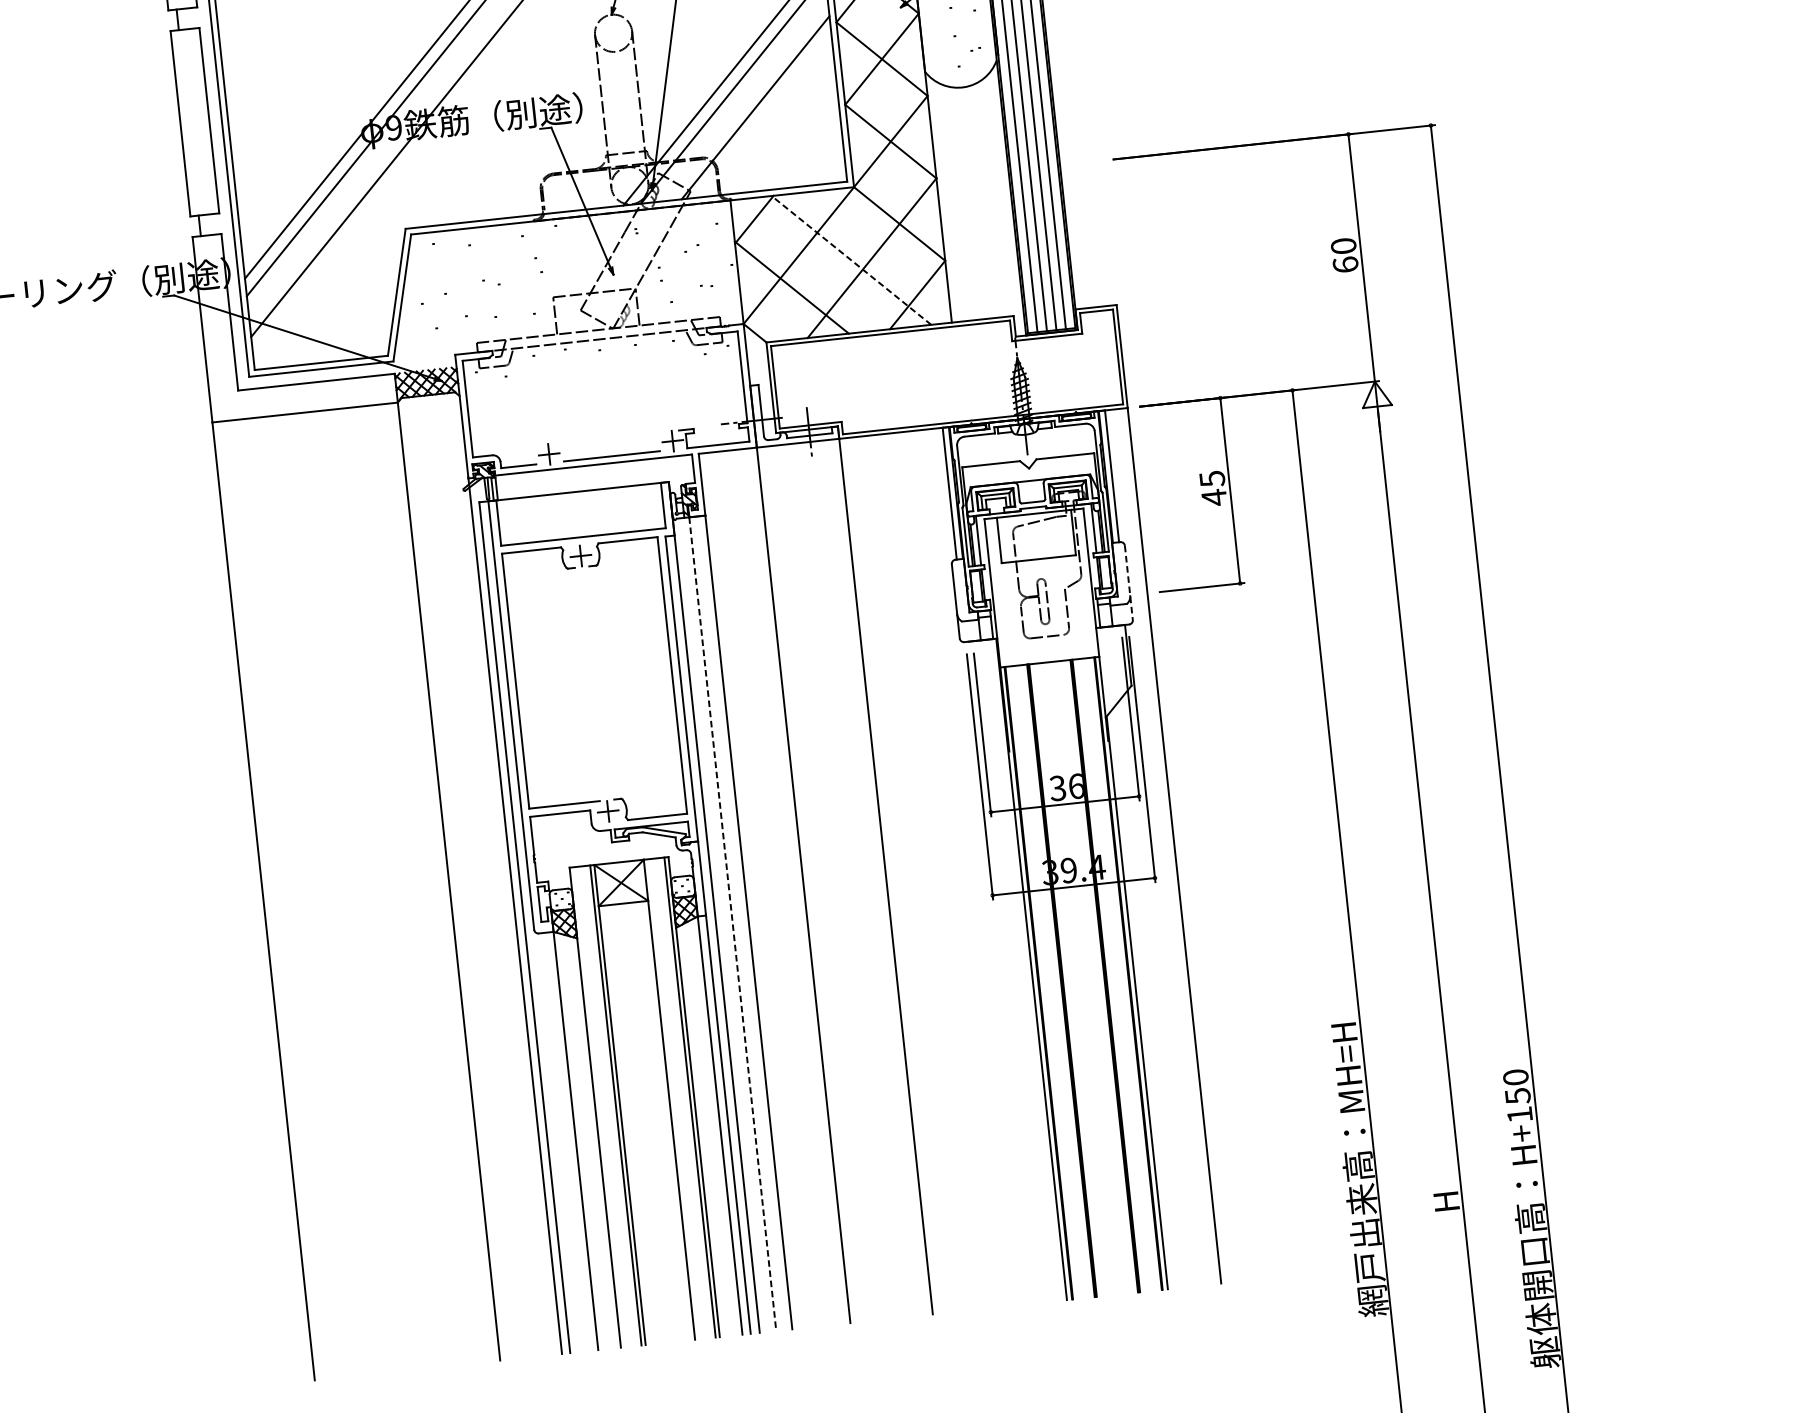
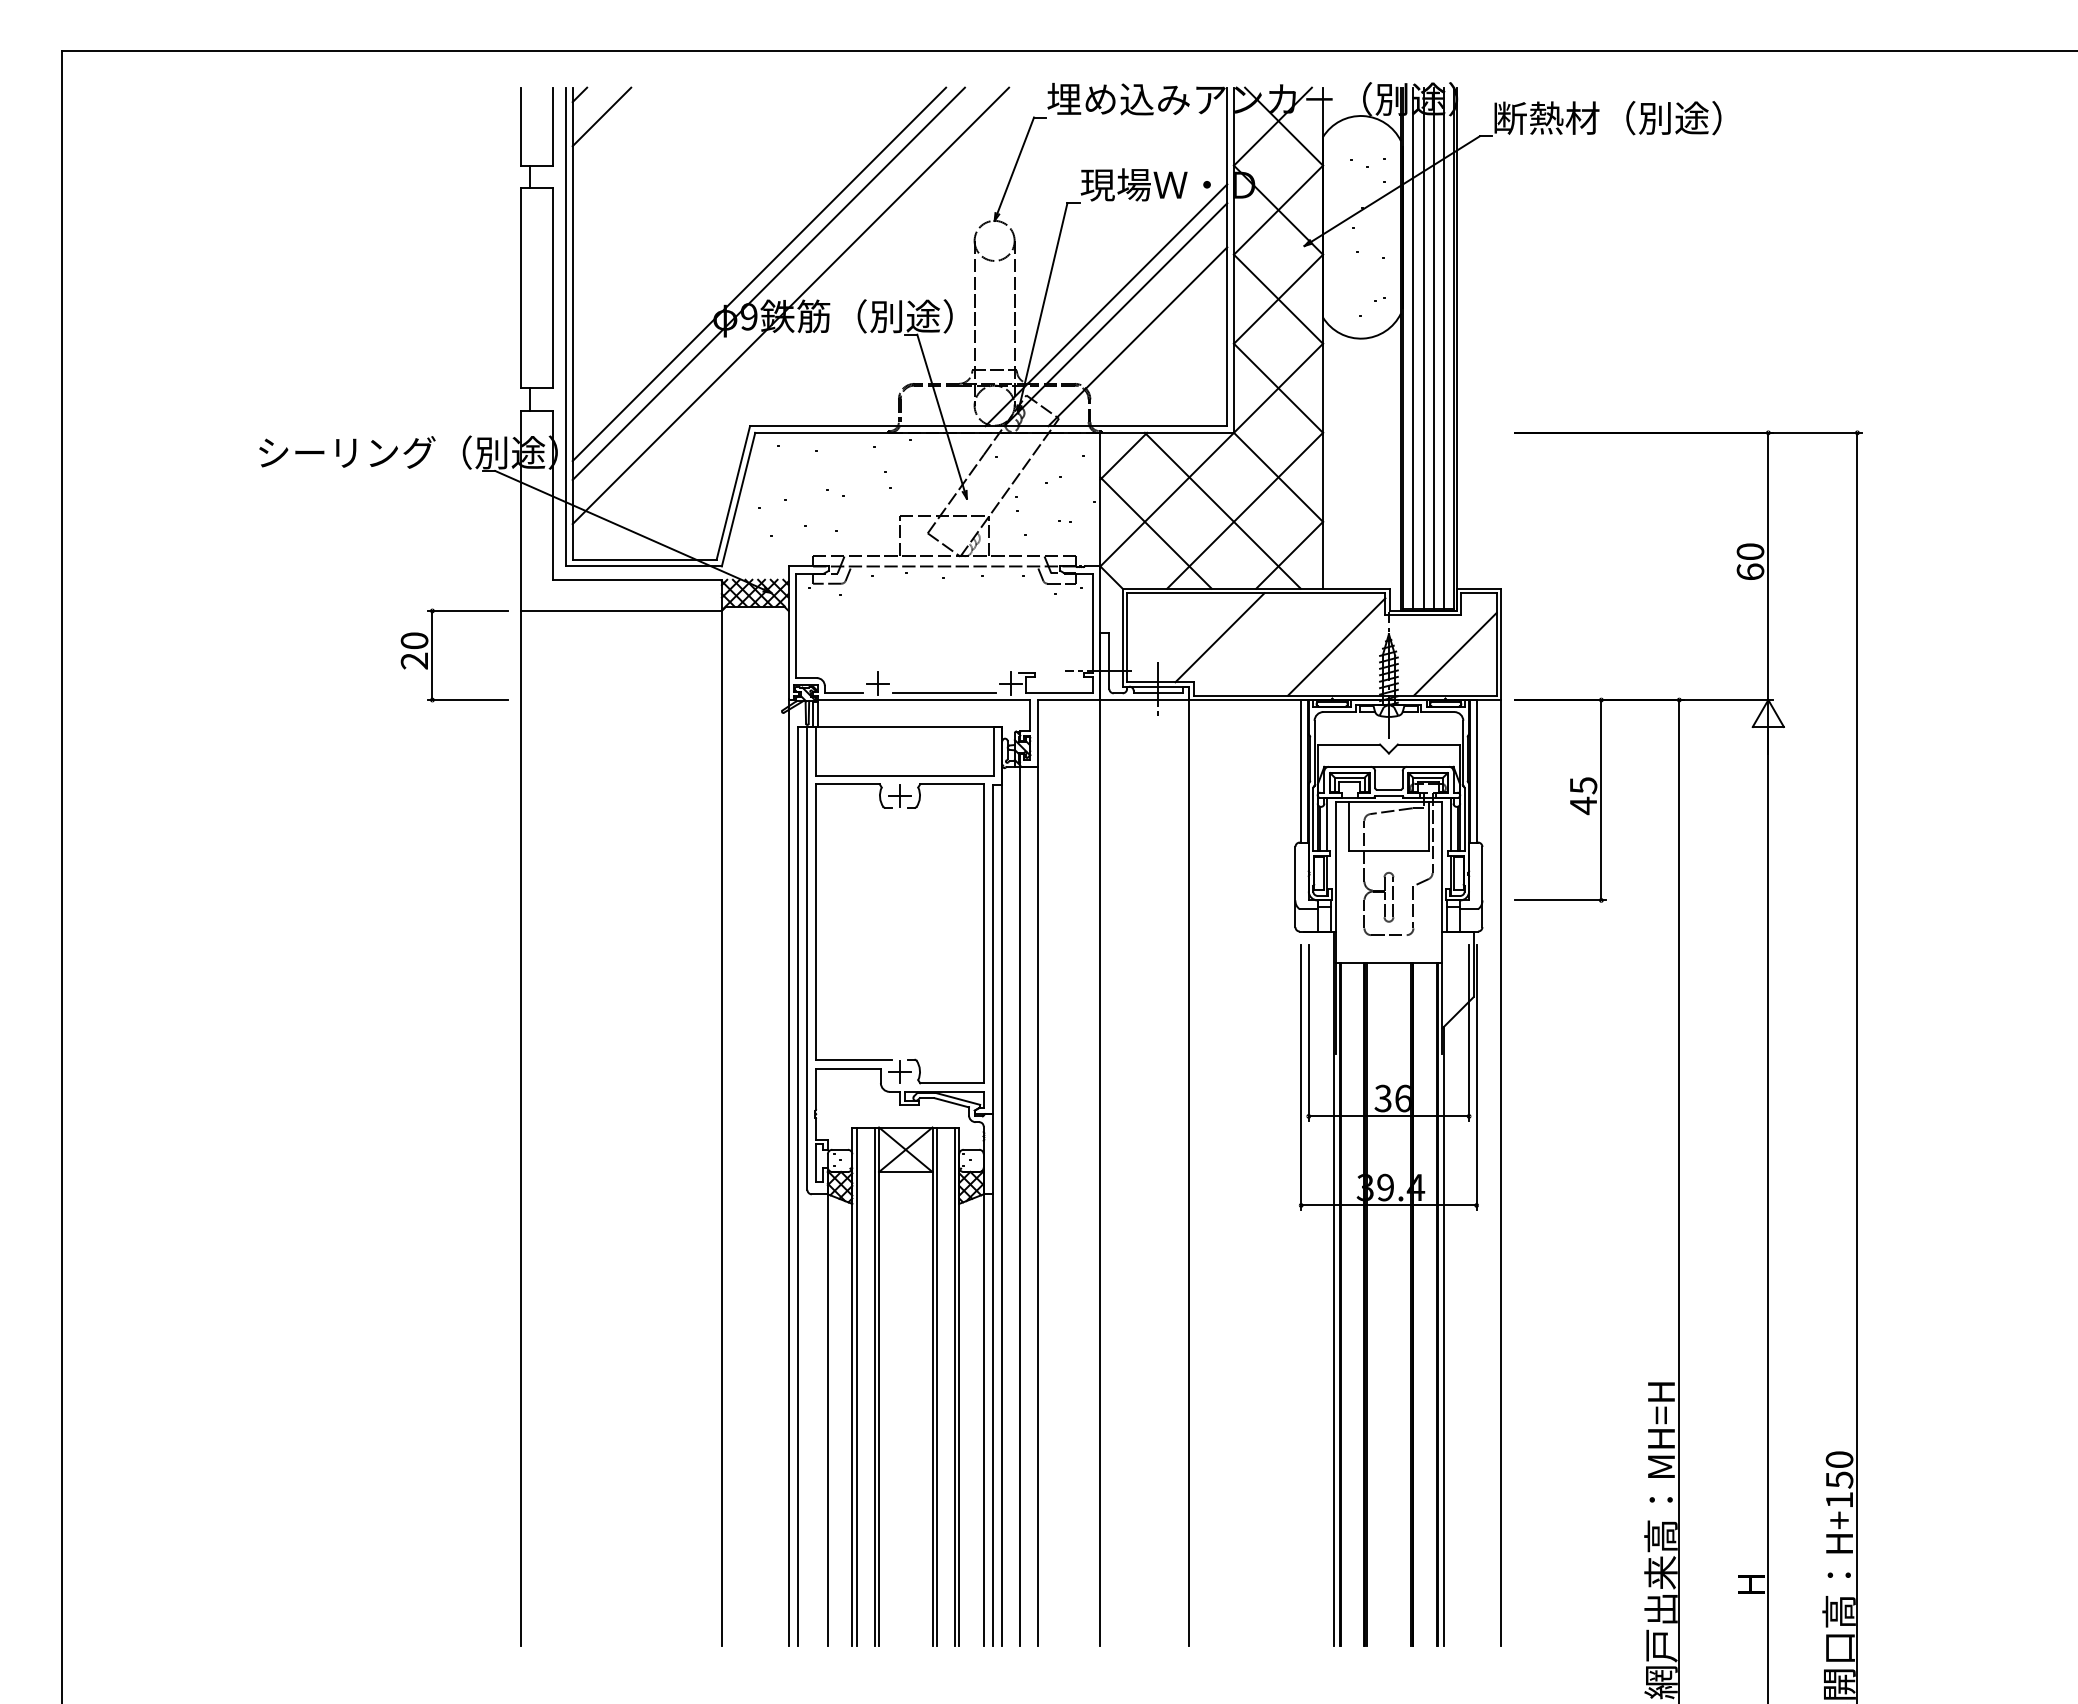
line: (851, 260) -> (1222, 510), dashed -> solid
line: (1080, 369) -> (1455, 653), added
line: (970, 374) -> (1336, 646), added
line: (860, 377) -> (1219, 637), added
part: (134, 472) -> (432, 655), added
line: (1128, 583) -> (1482, 887), dashed -> solid
line: (733, 924) -> (1020, 1206), dashed -> solid
line: (673, 1098) -> (936, 1386), added
line: (599, 1106) -> (856, 1386), added

